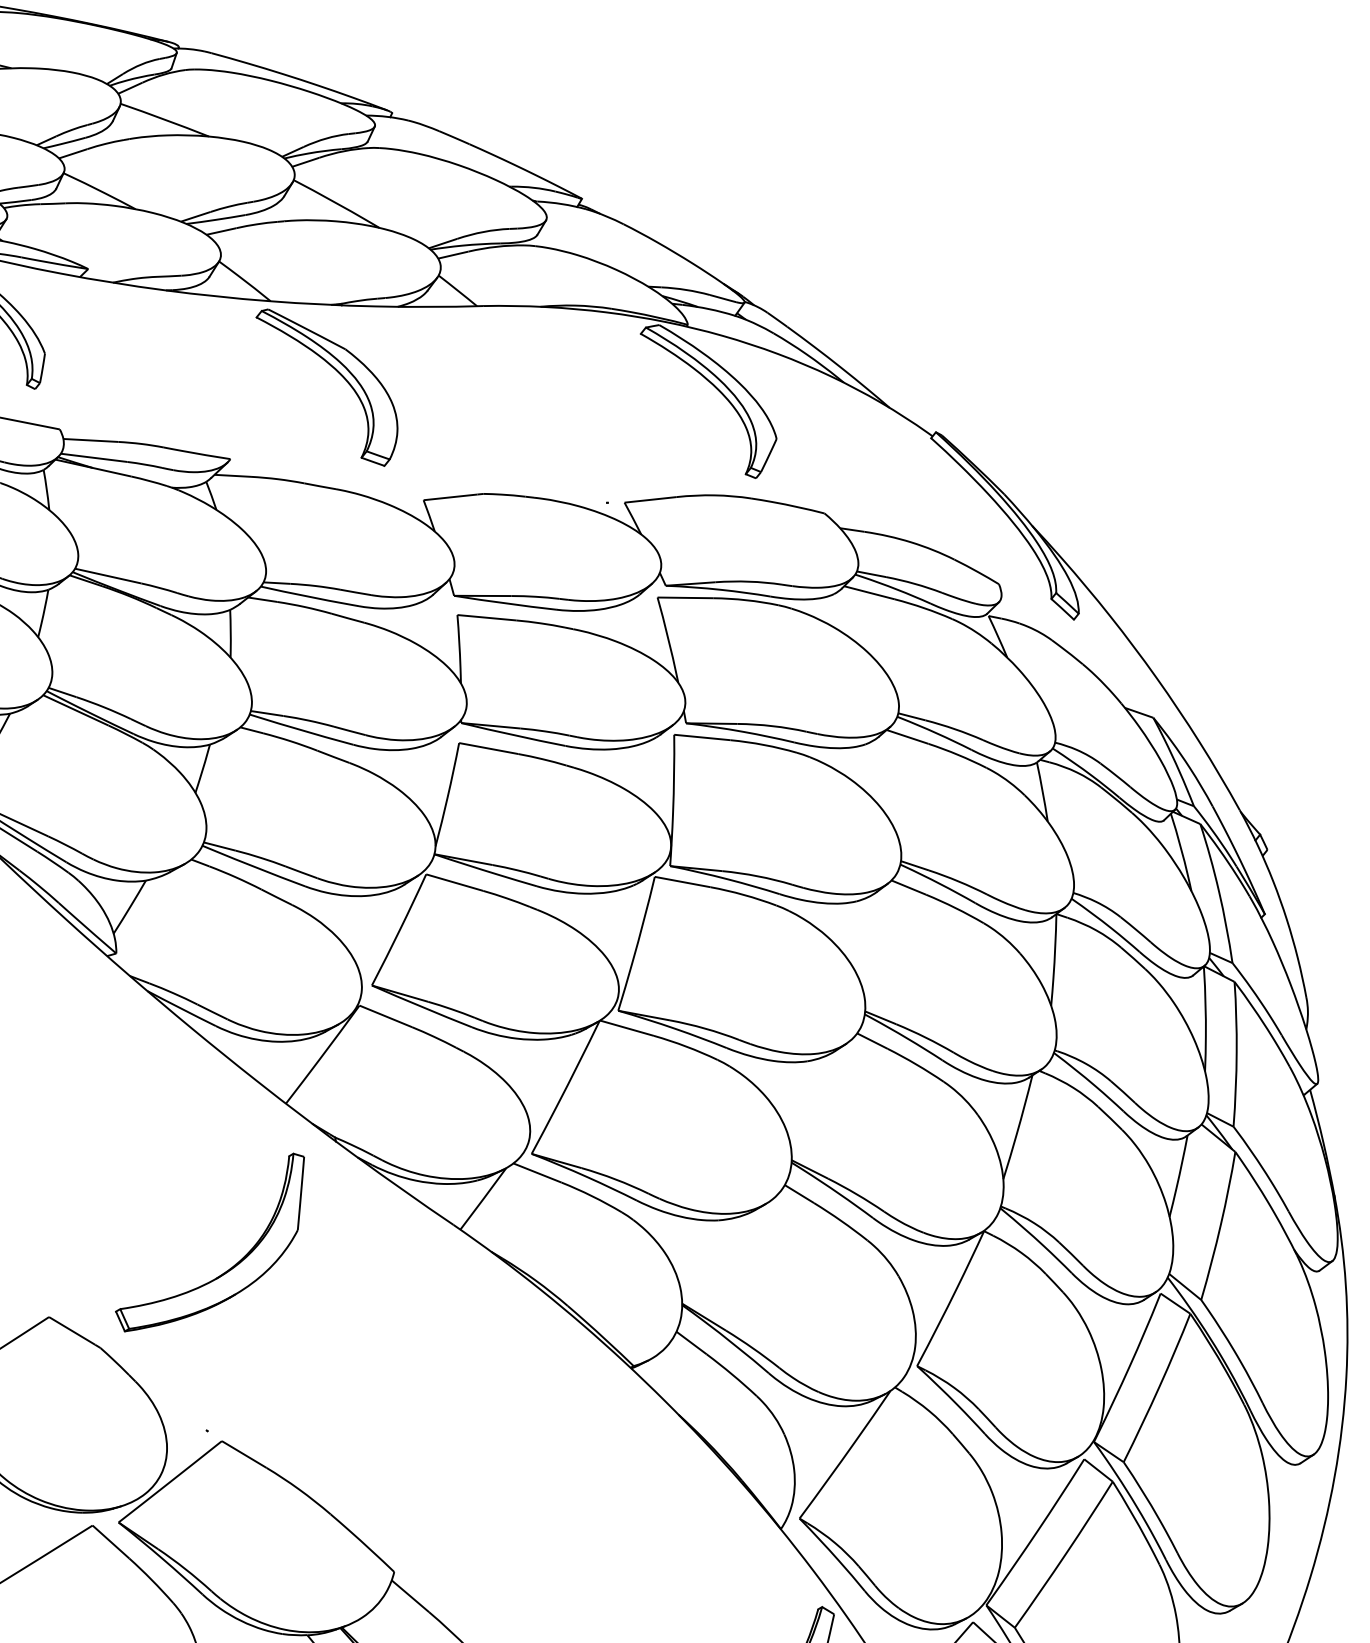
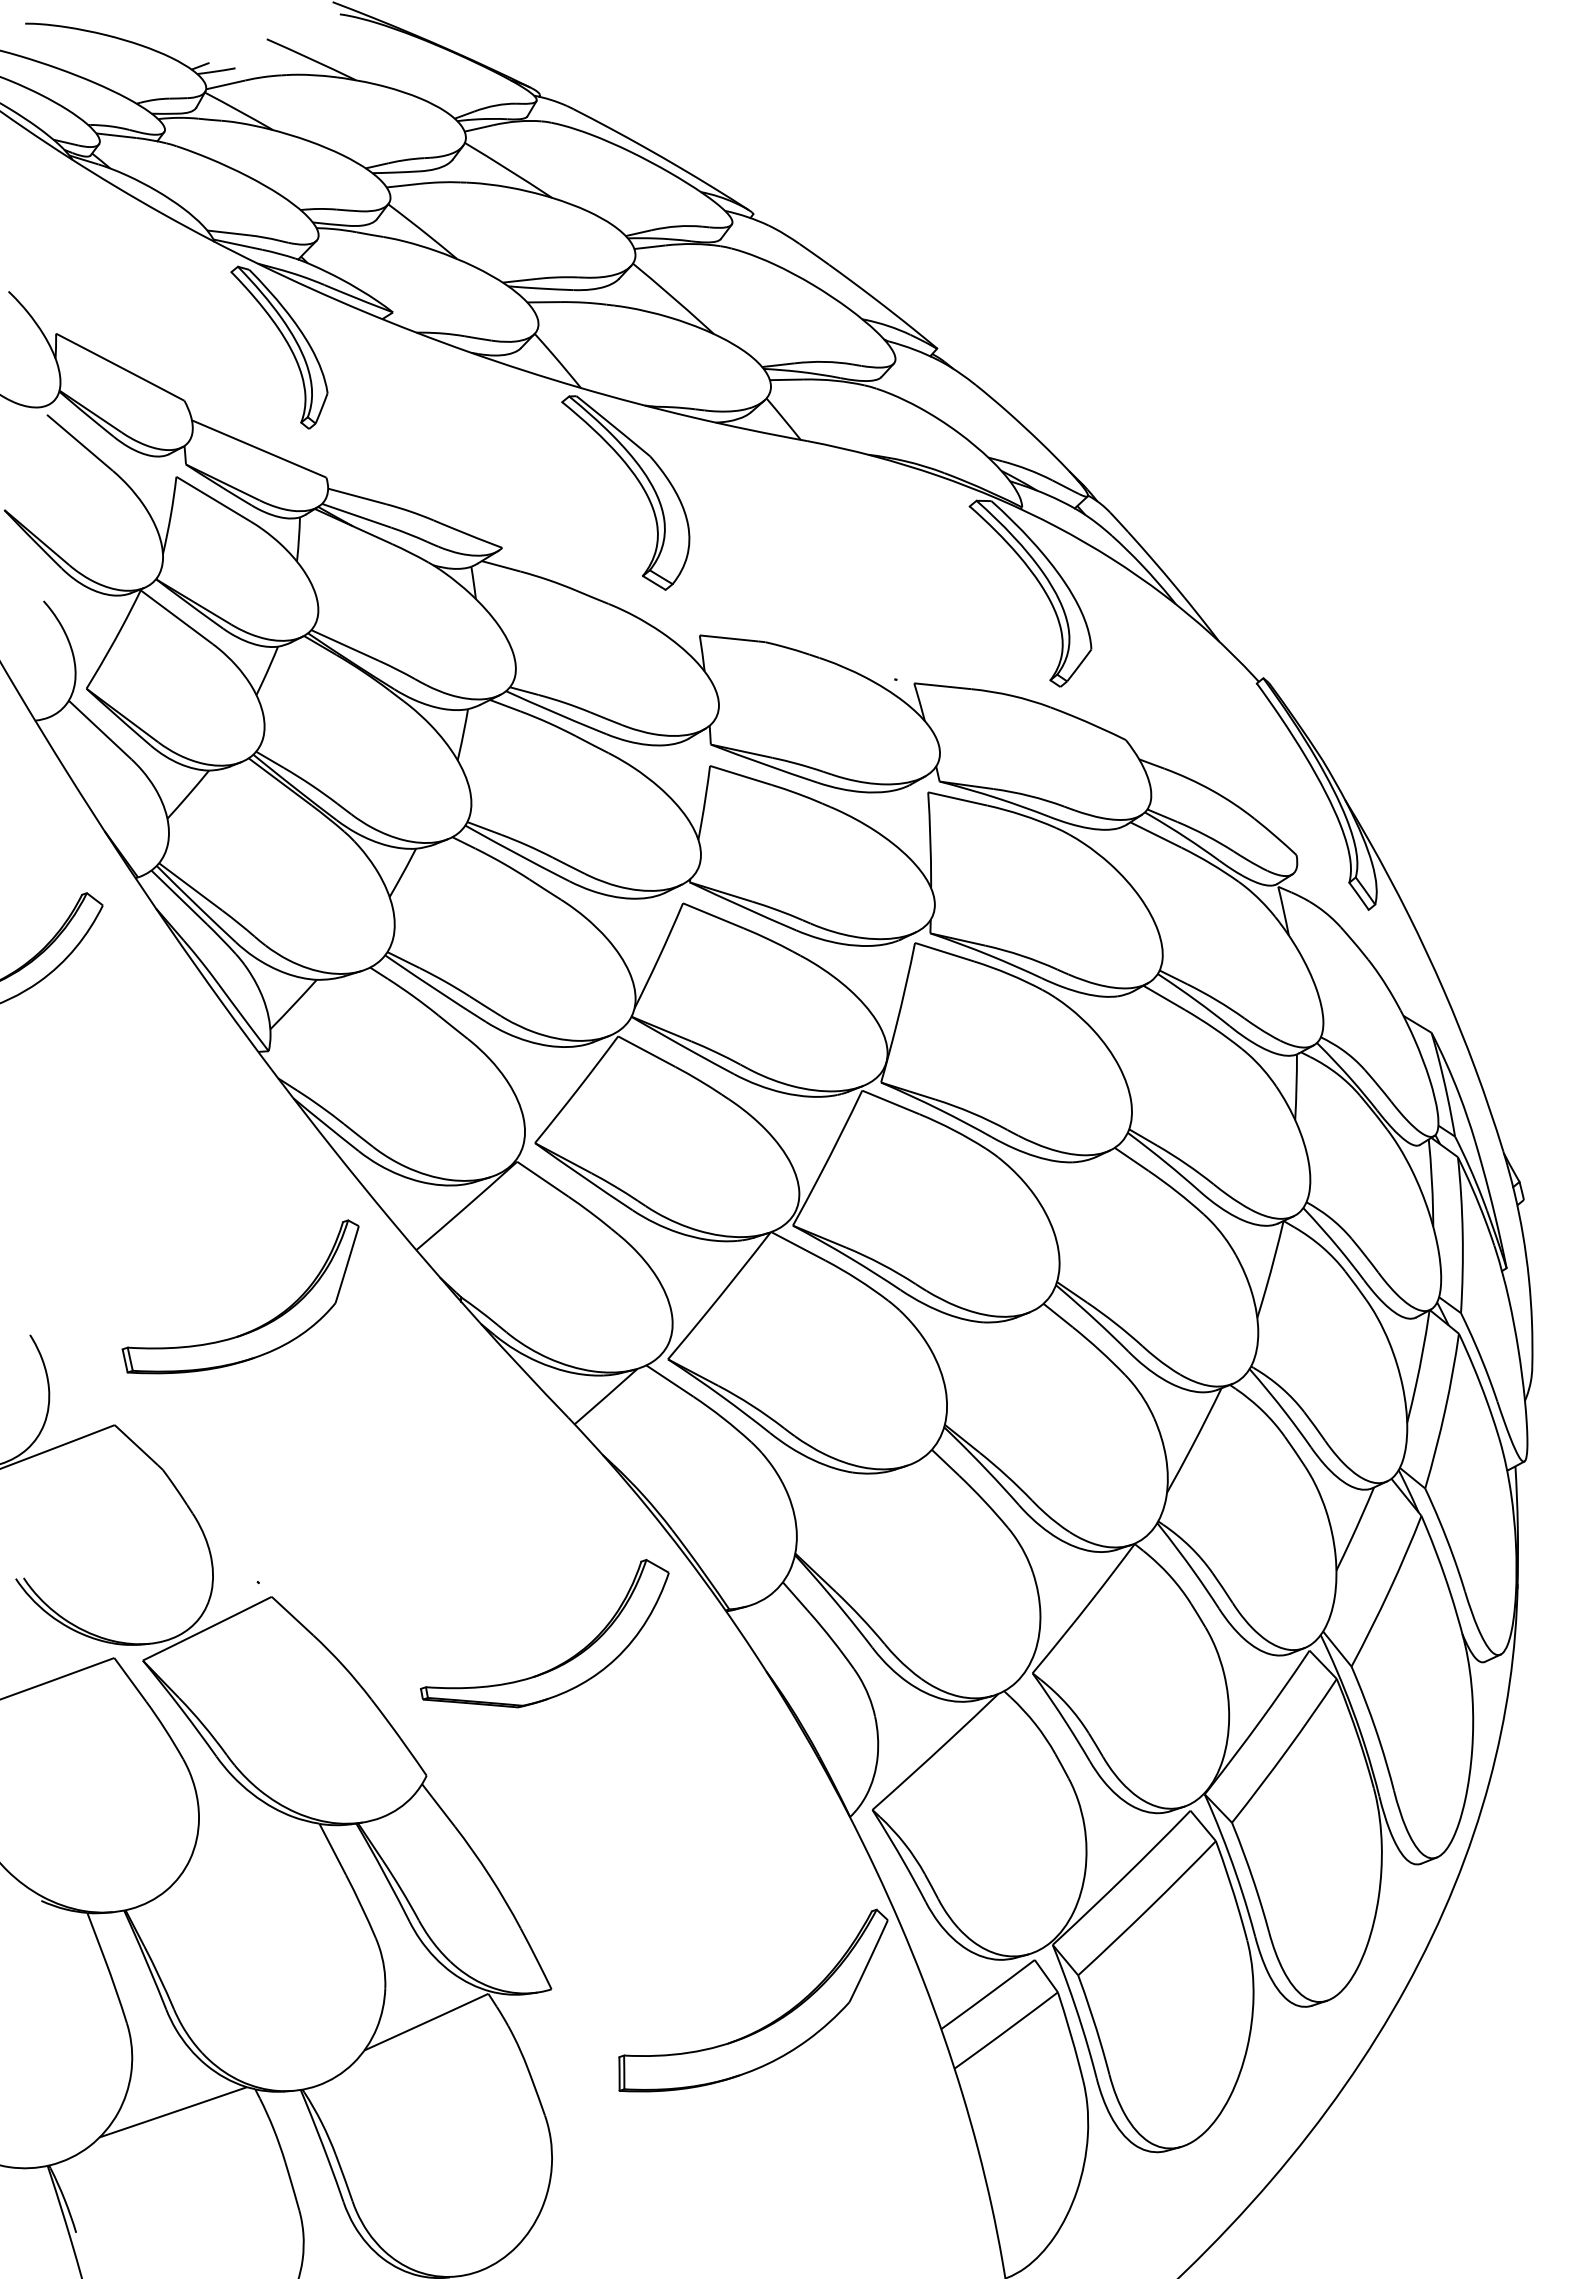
part: (231, 1266) -> (256, 1327), moved
part: (492, 1446) -> (560, 1663), added

